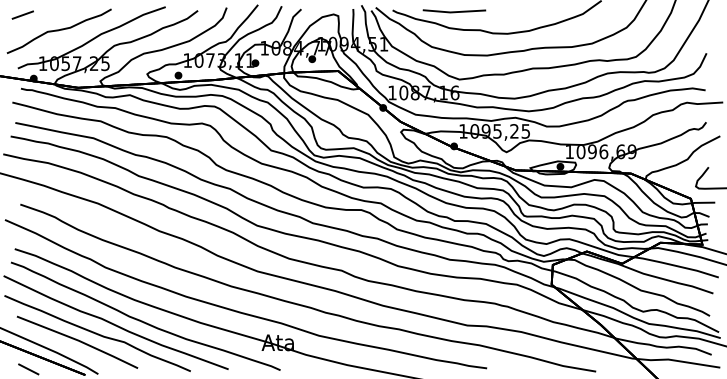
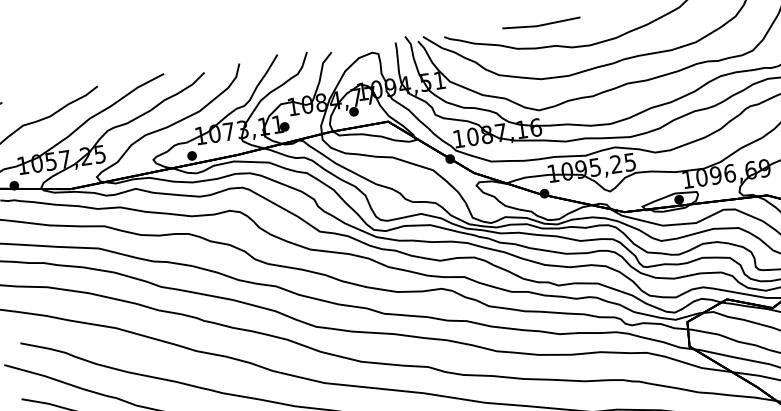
line: (454, 11) -> (541, 24), moved

